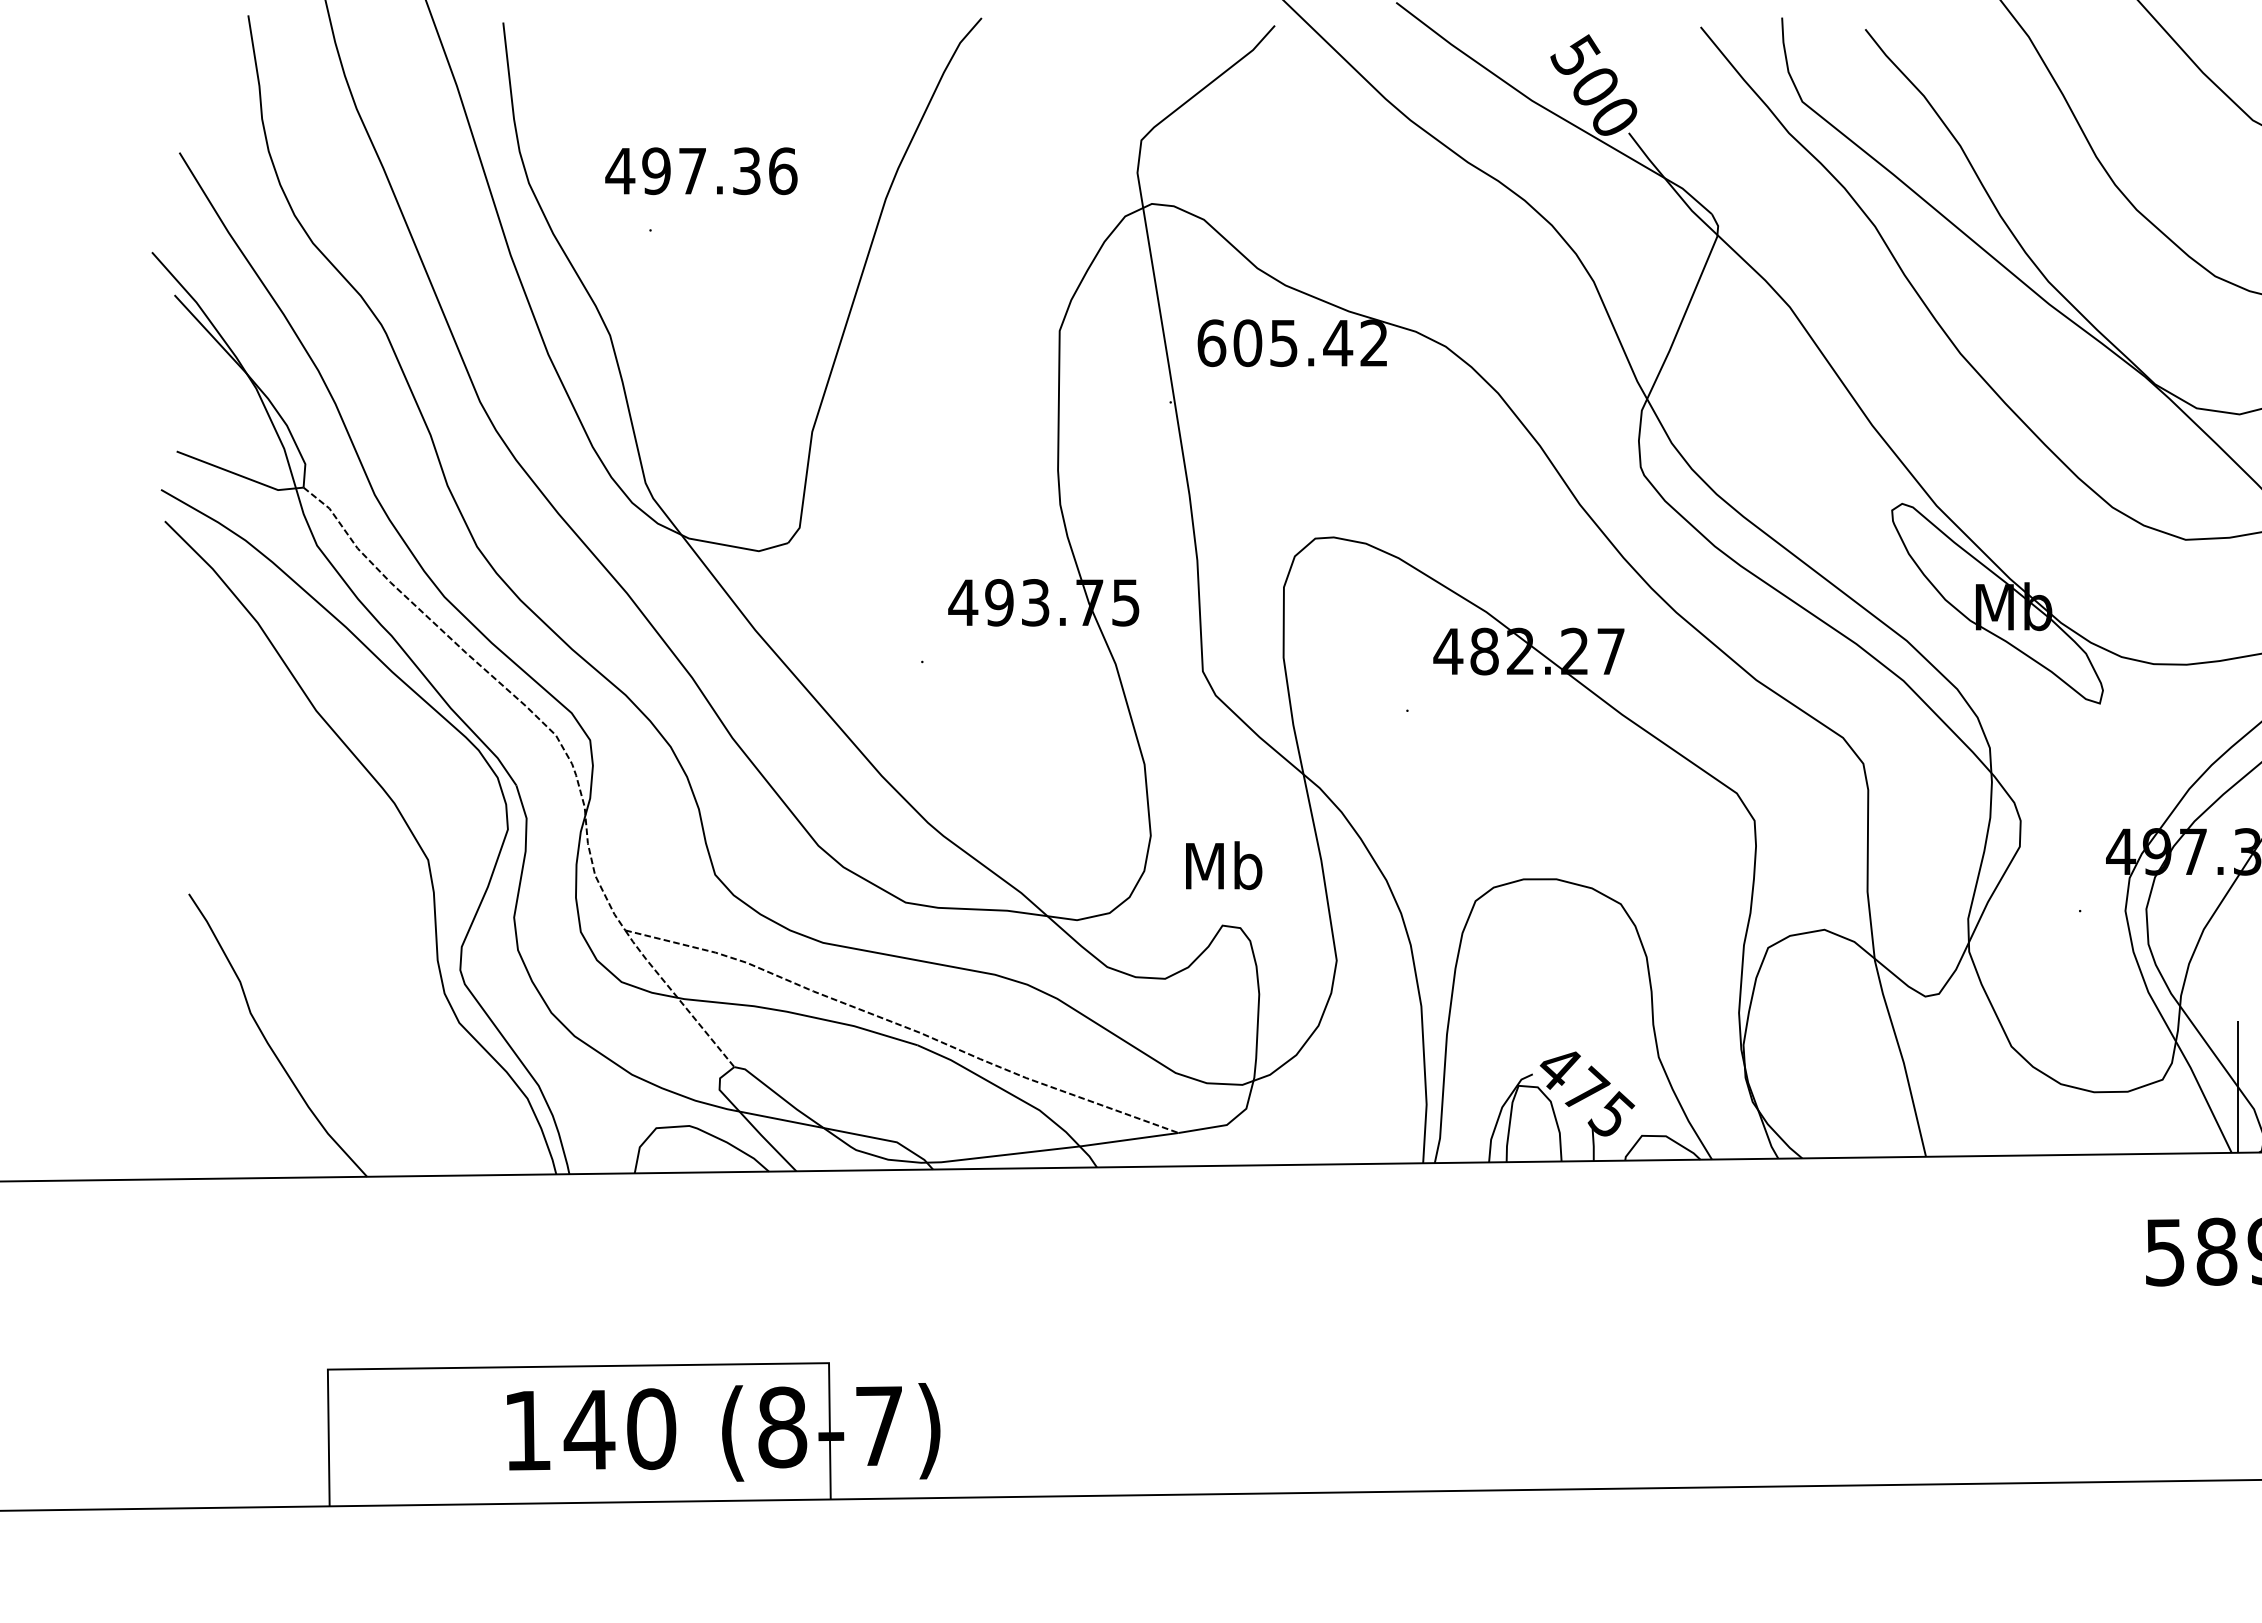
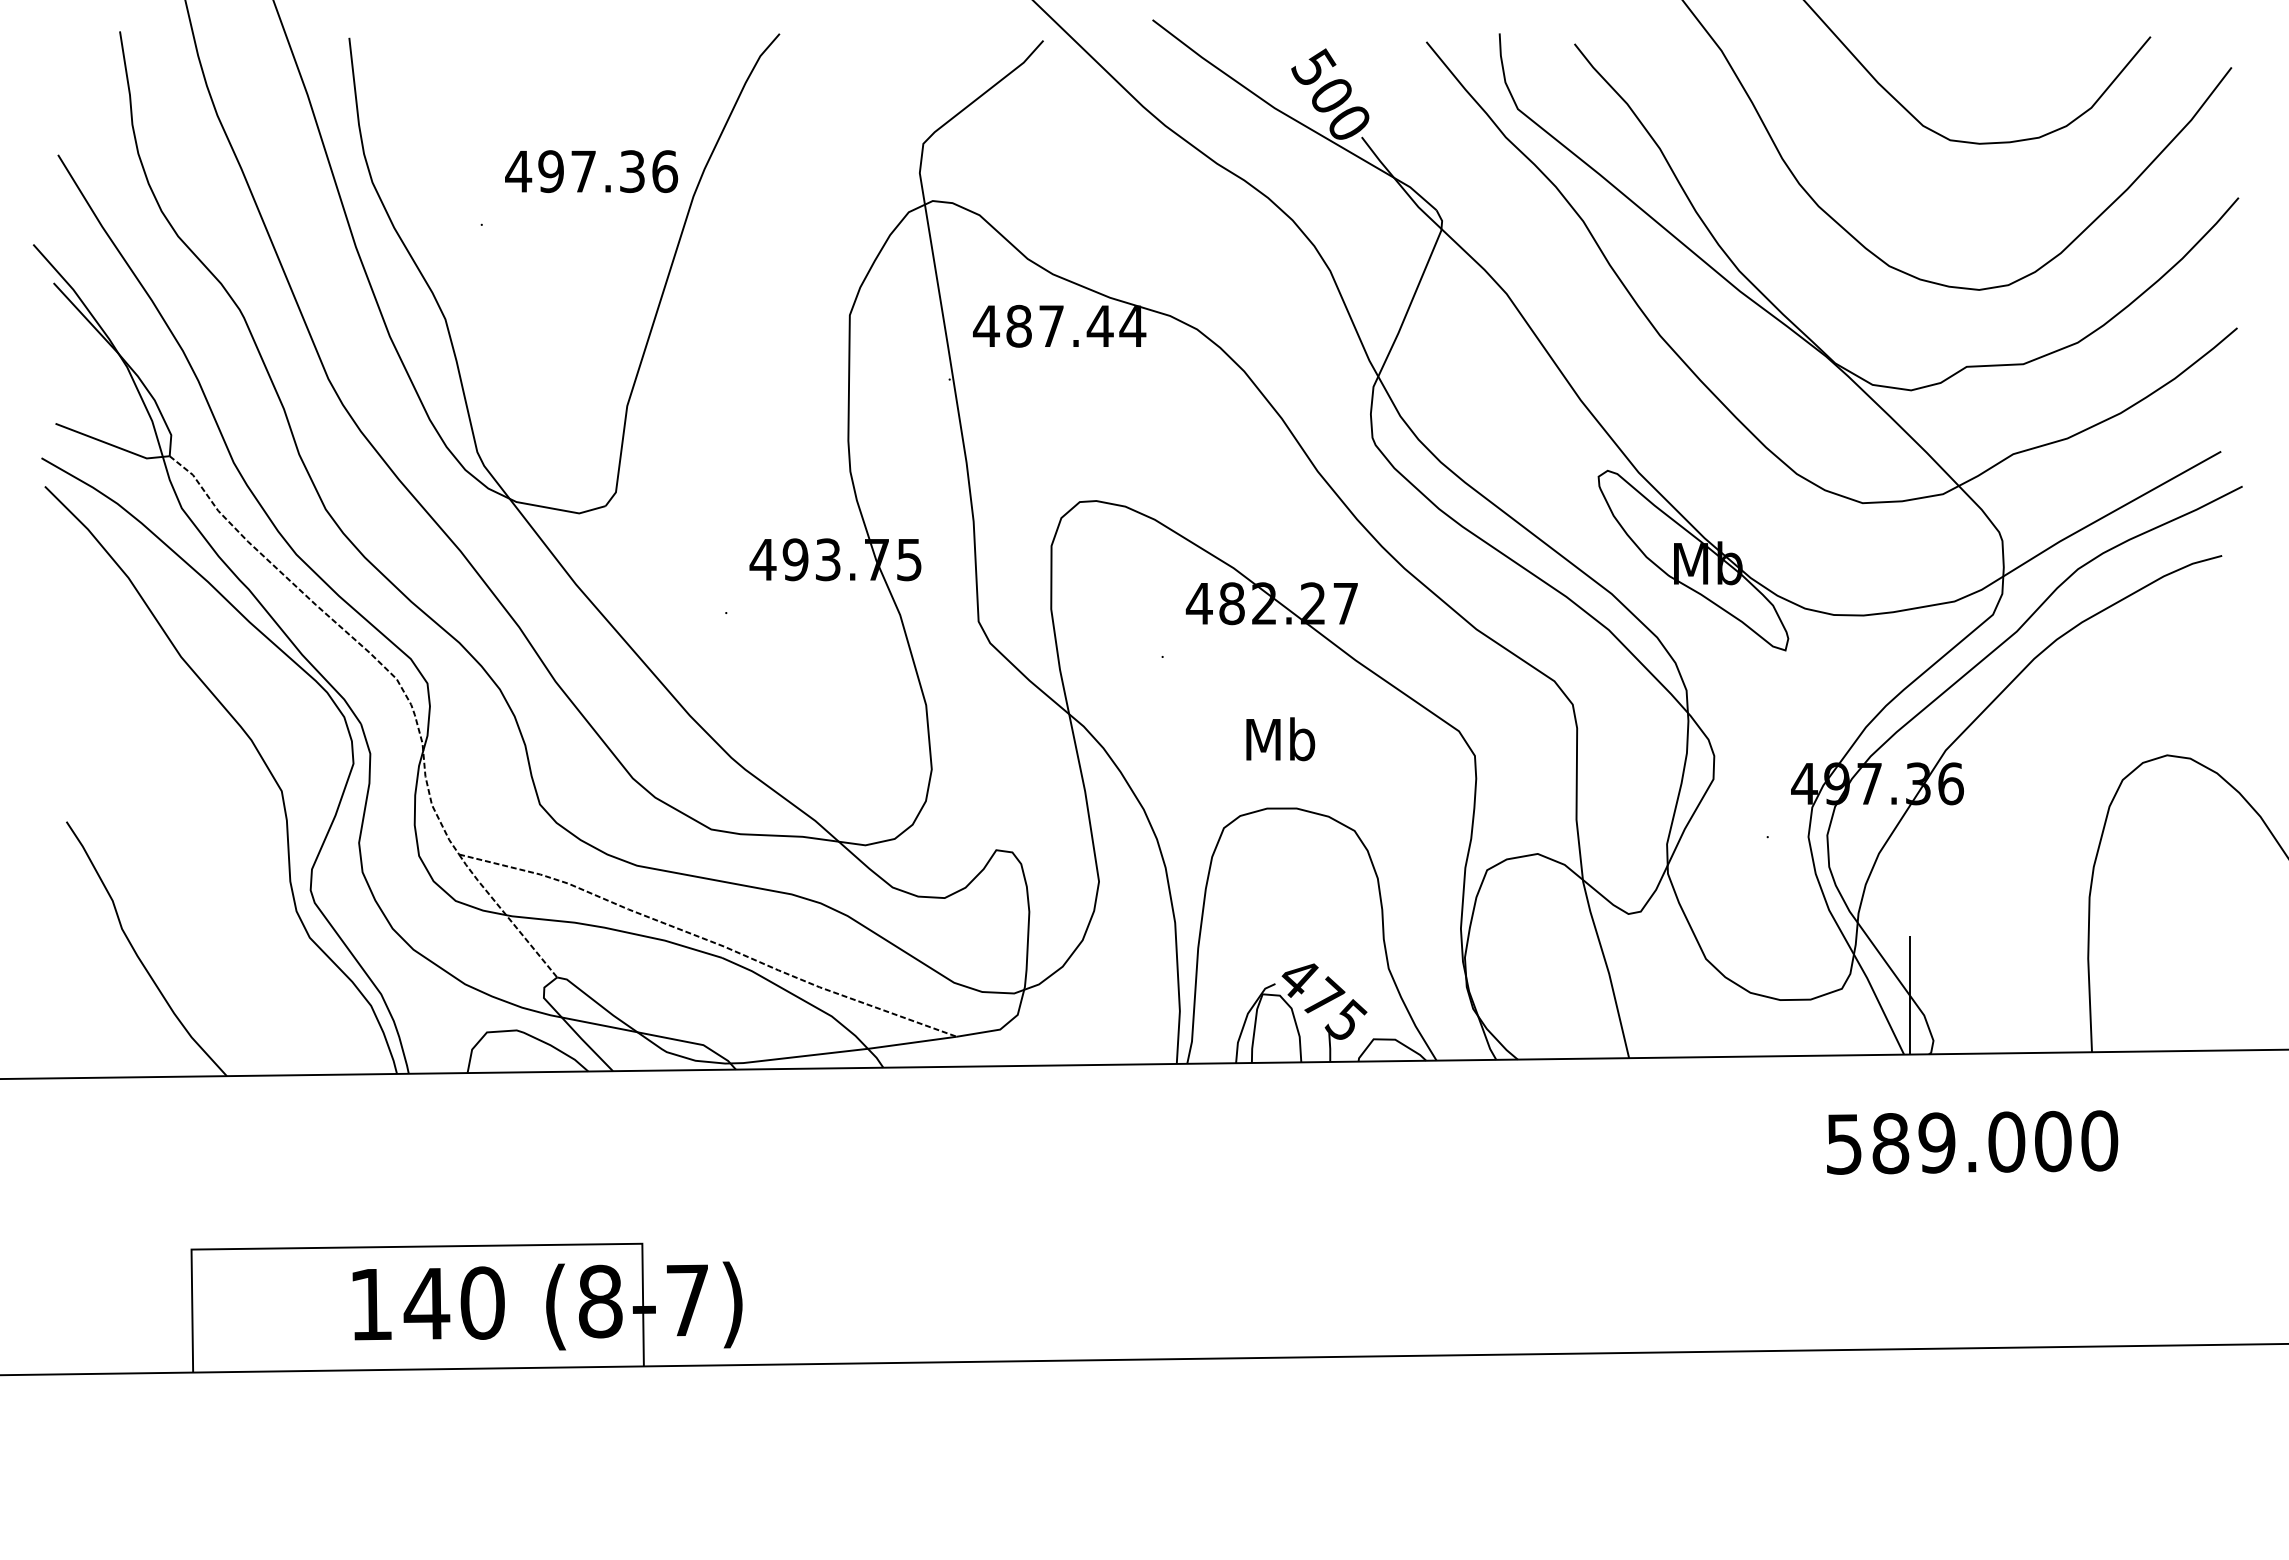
text: (701, 171) -> (591, 171), moved
text: (1292, 342) -> (1059, 325), 605.42 -> 487.44
text: (1223, 865) -> (1280, 739), moved

